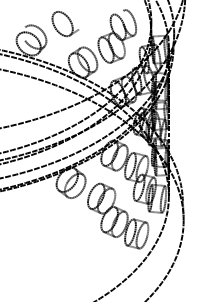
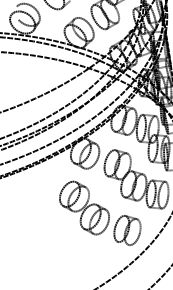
part: (77, 243) -> (100, 212), added

